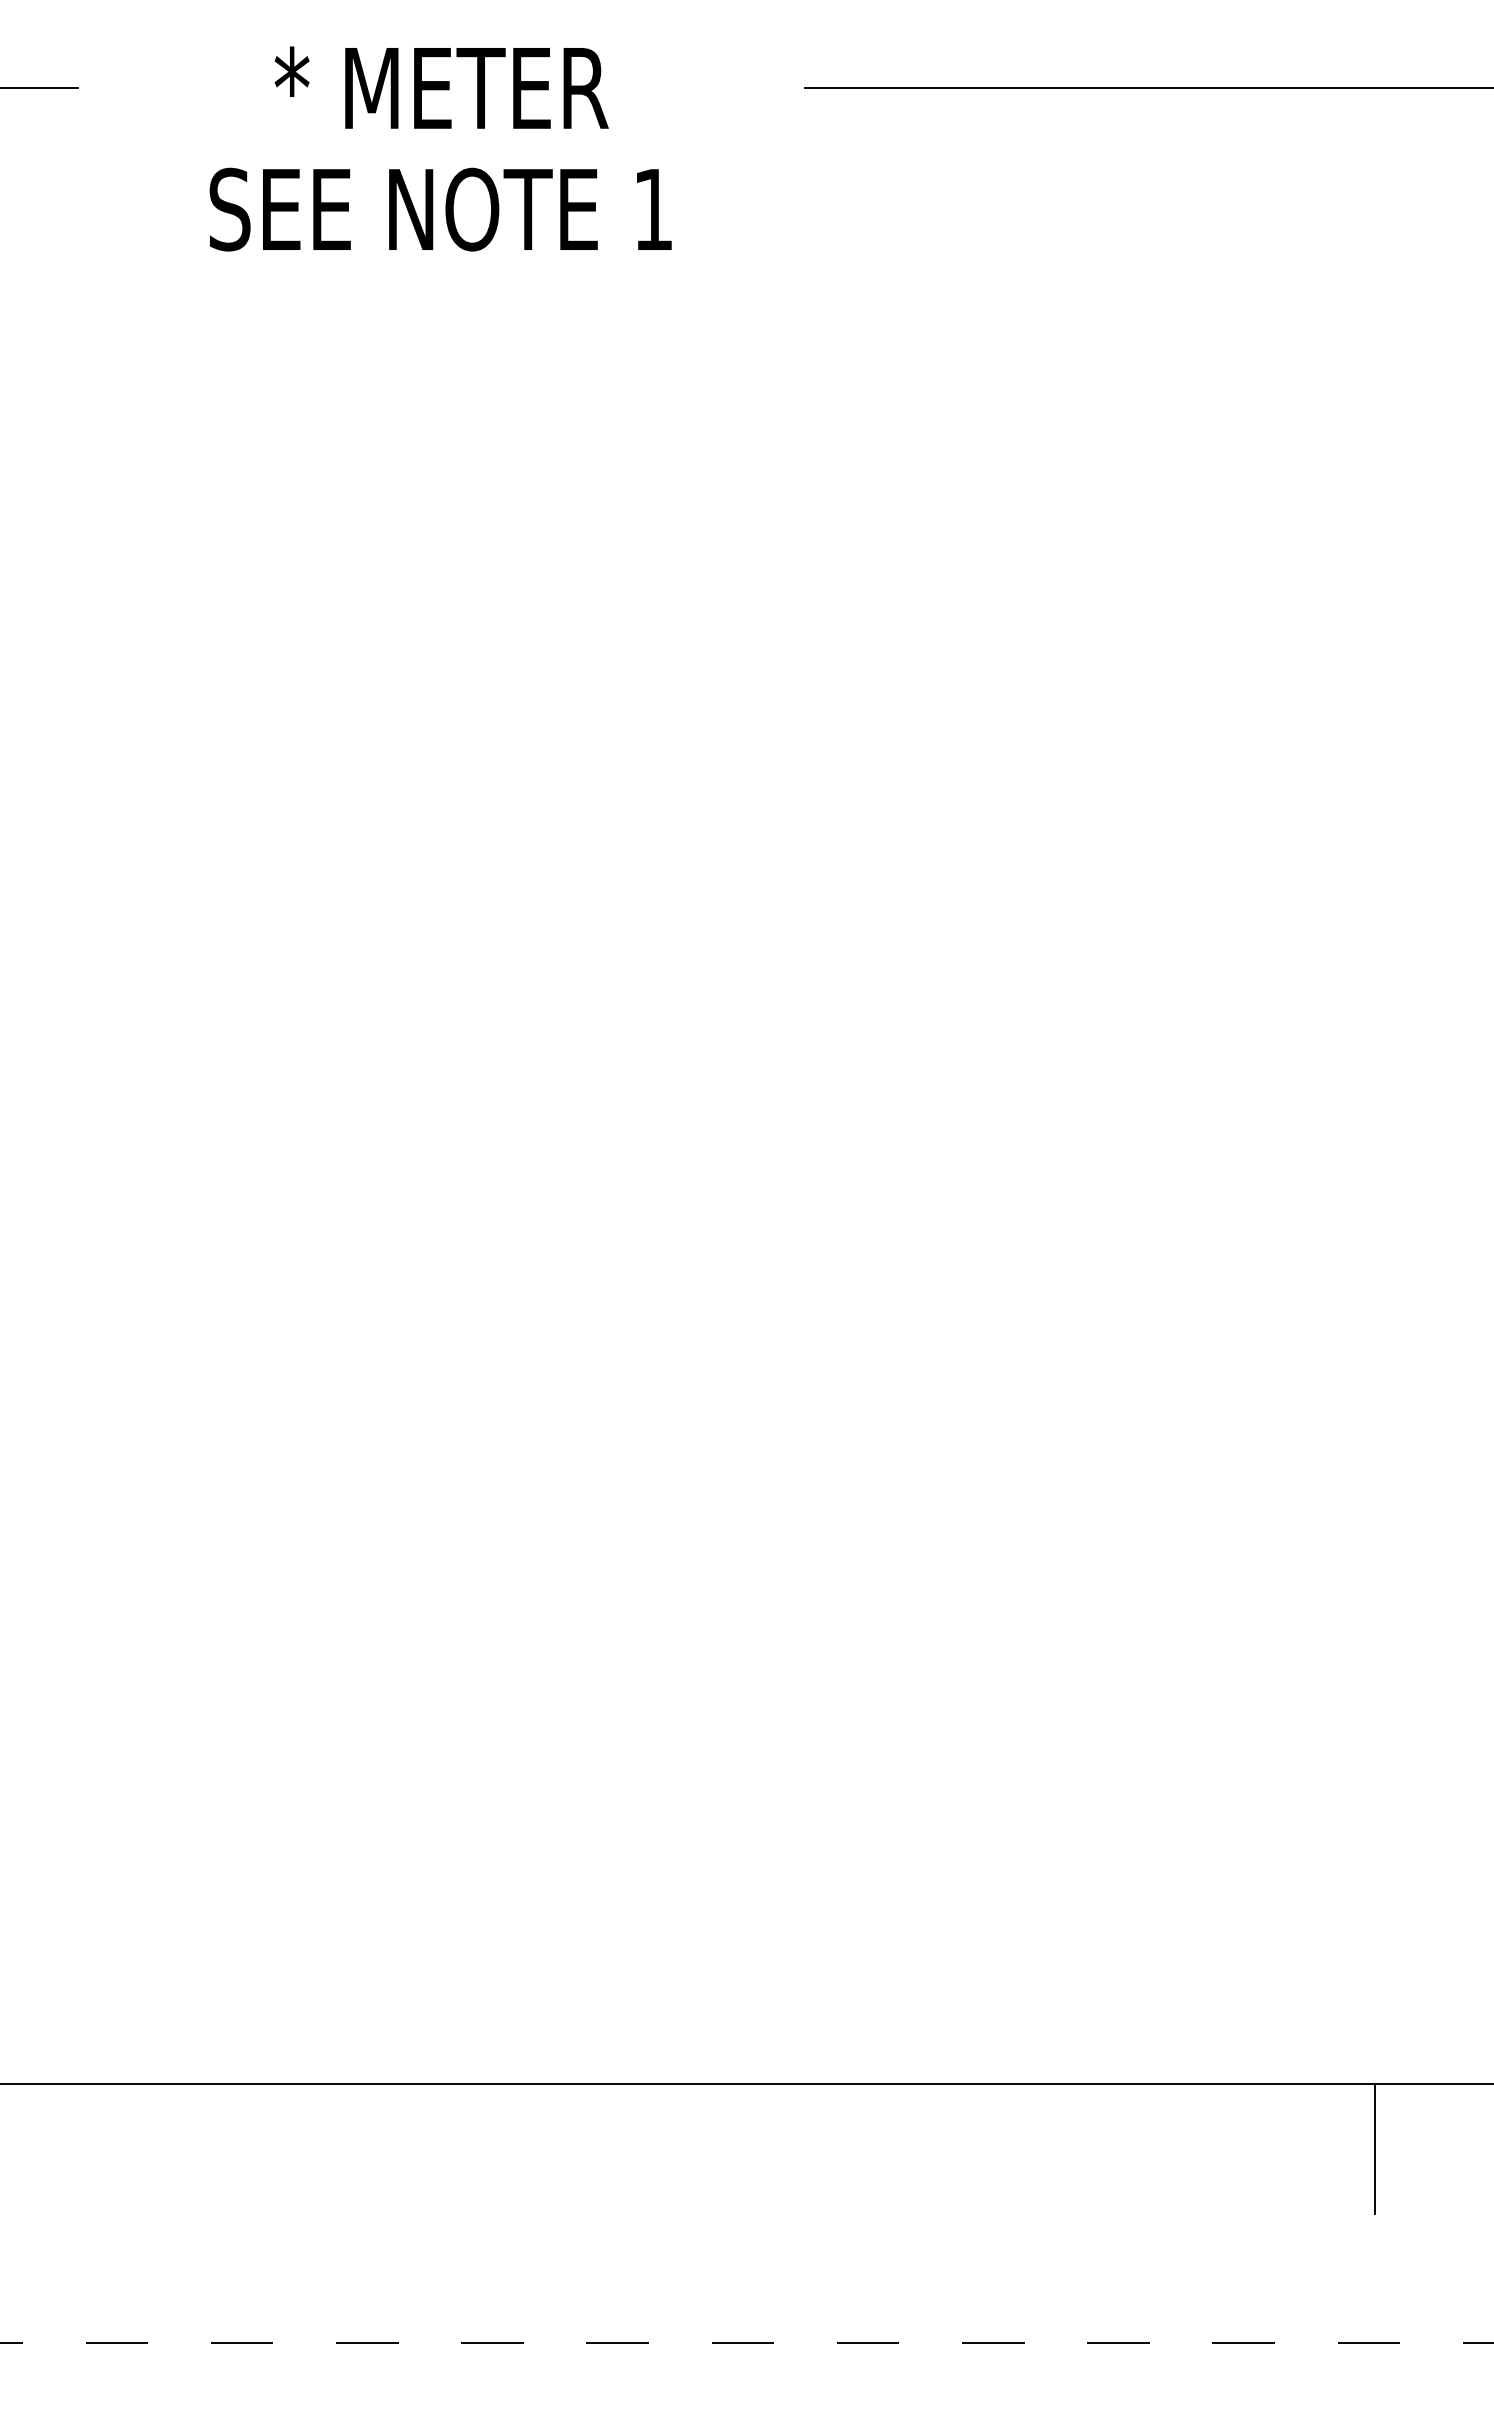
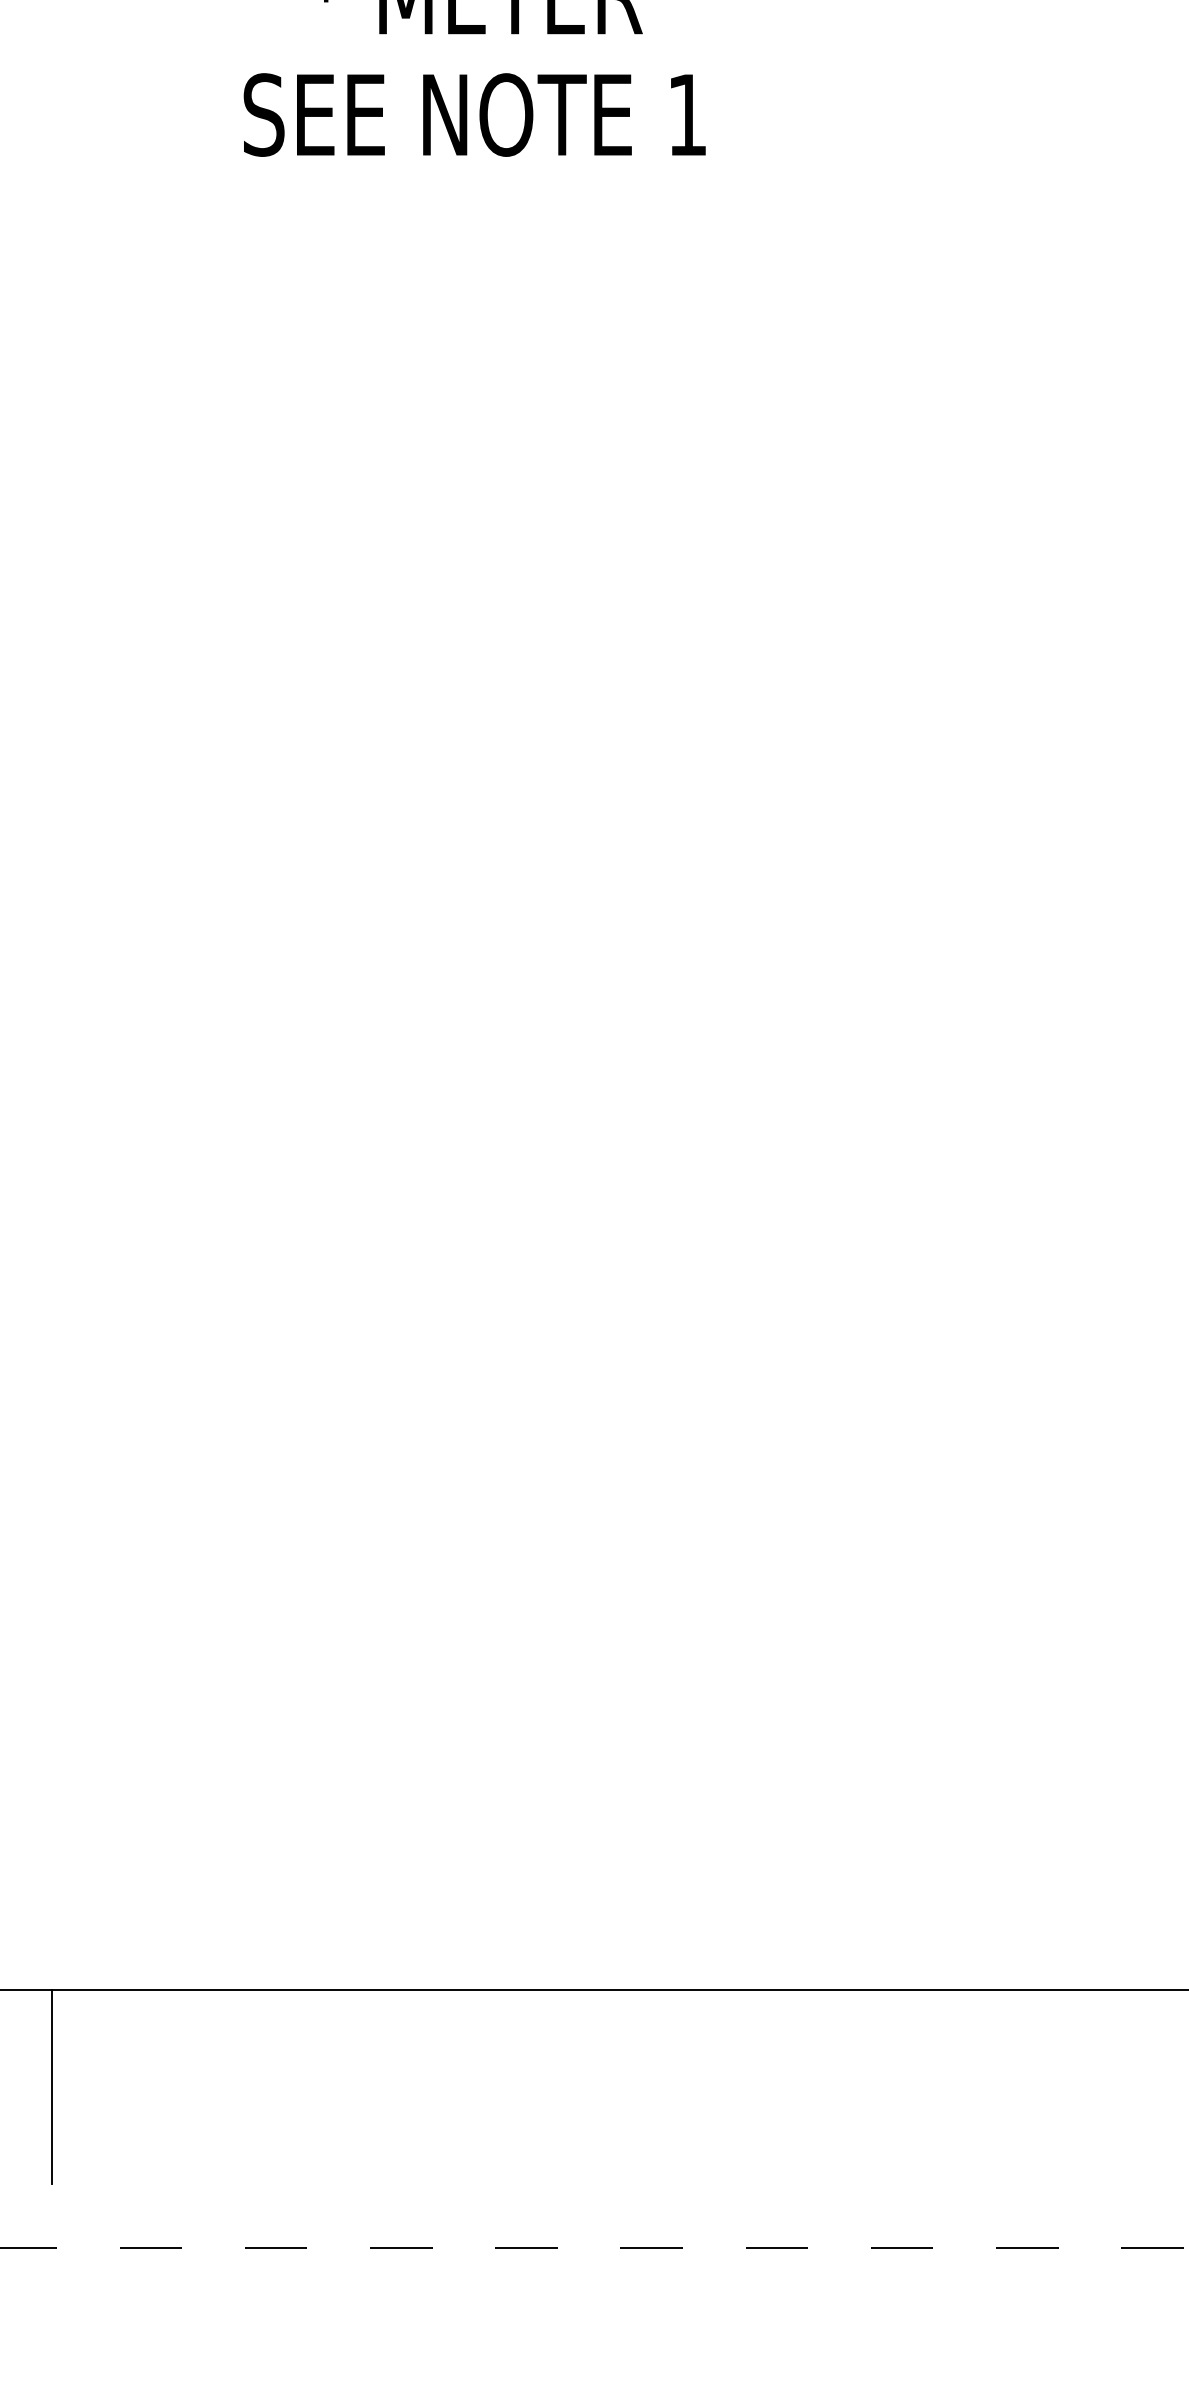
line: (17, 2181) -> (51, 2086), added

